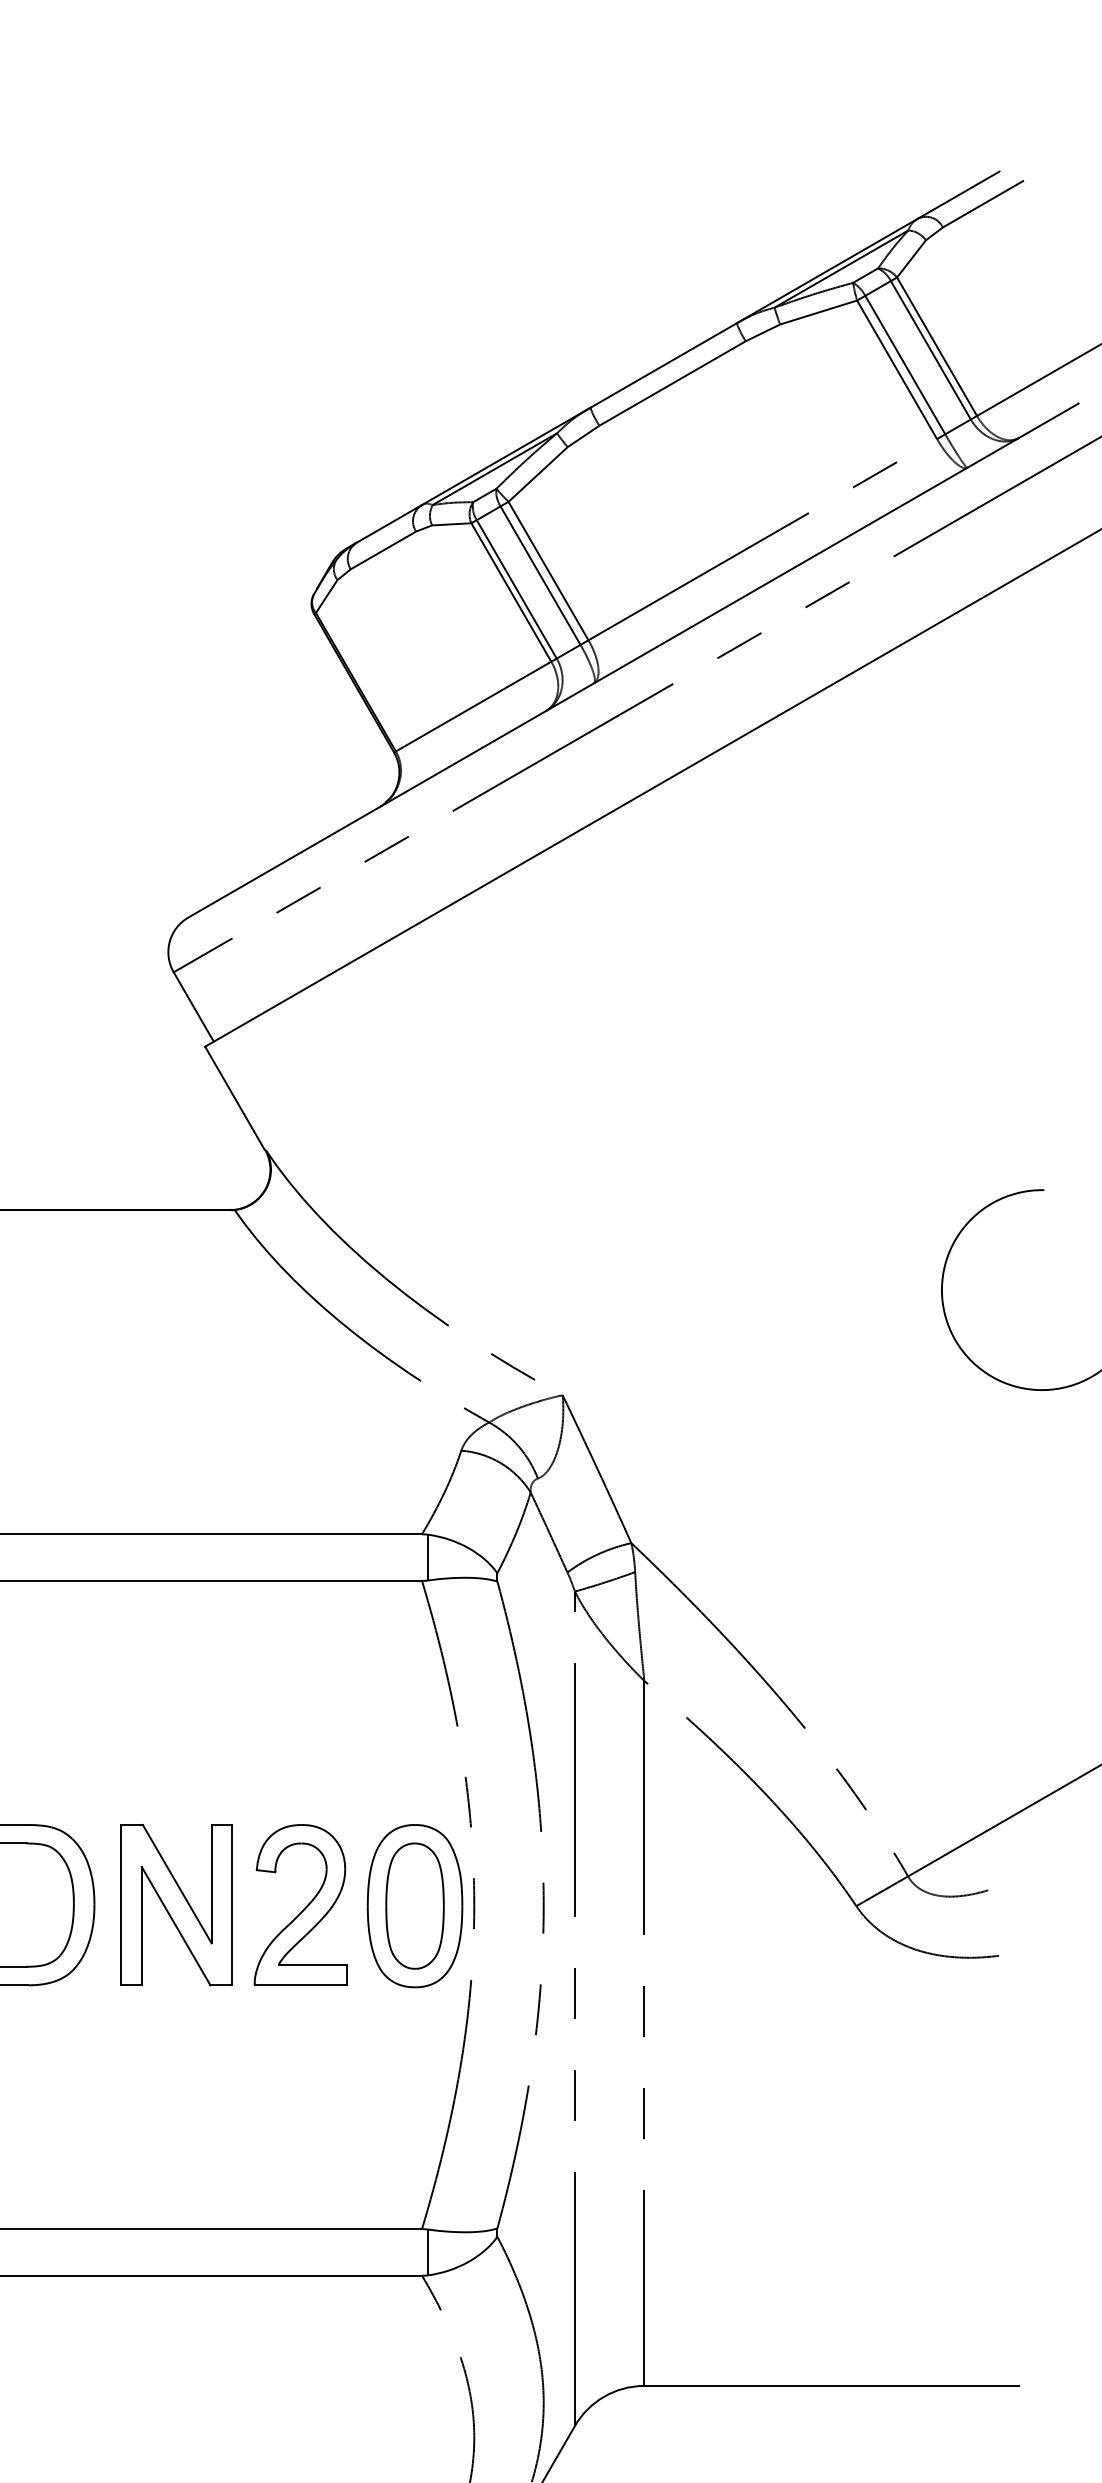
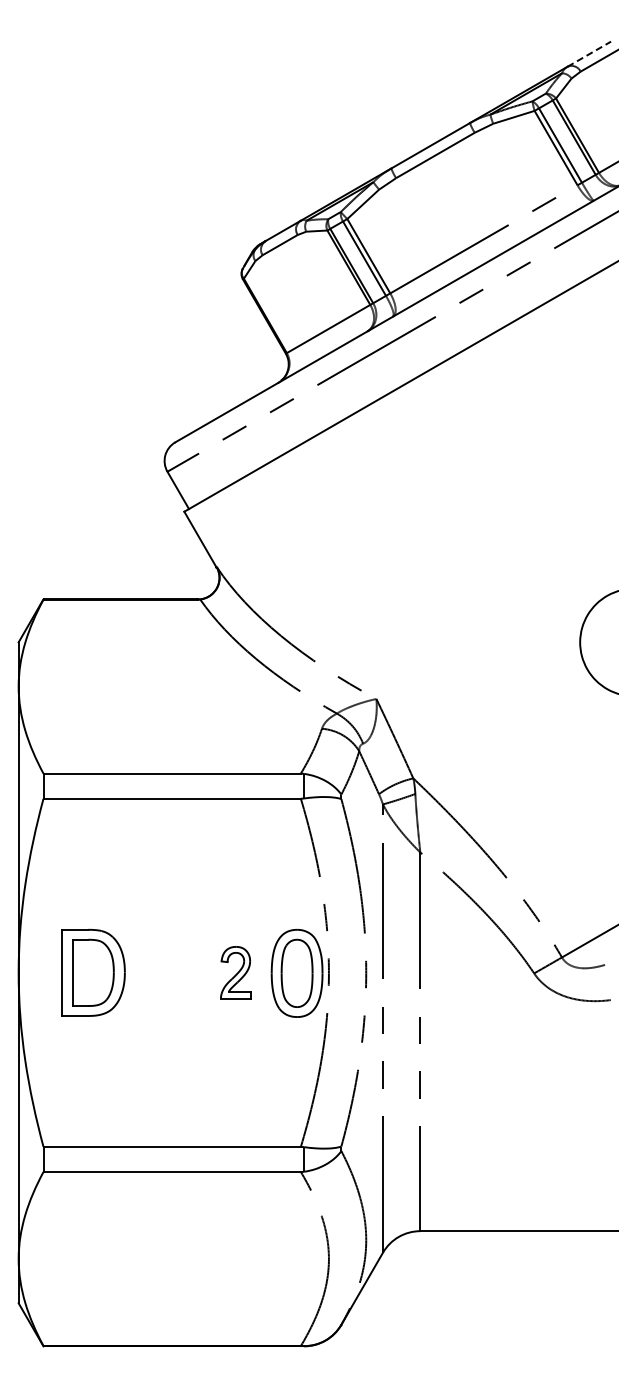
line: (959, 193) -> (589, 53), solid -> dashed
part: (175, 1904) -> (168, 972), removed
part: (300, 1904) -> (235, 972), size x0.6

